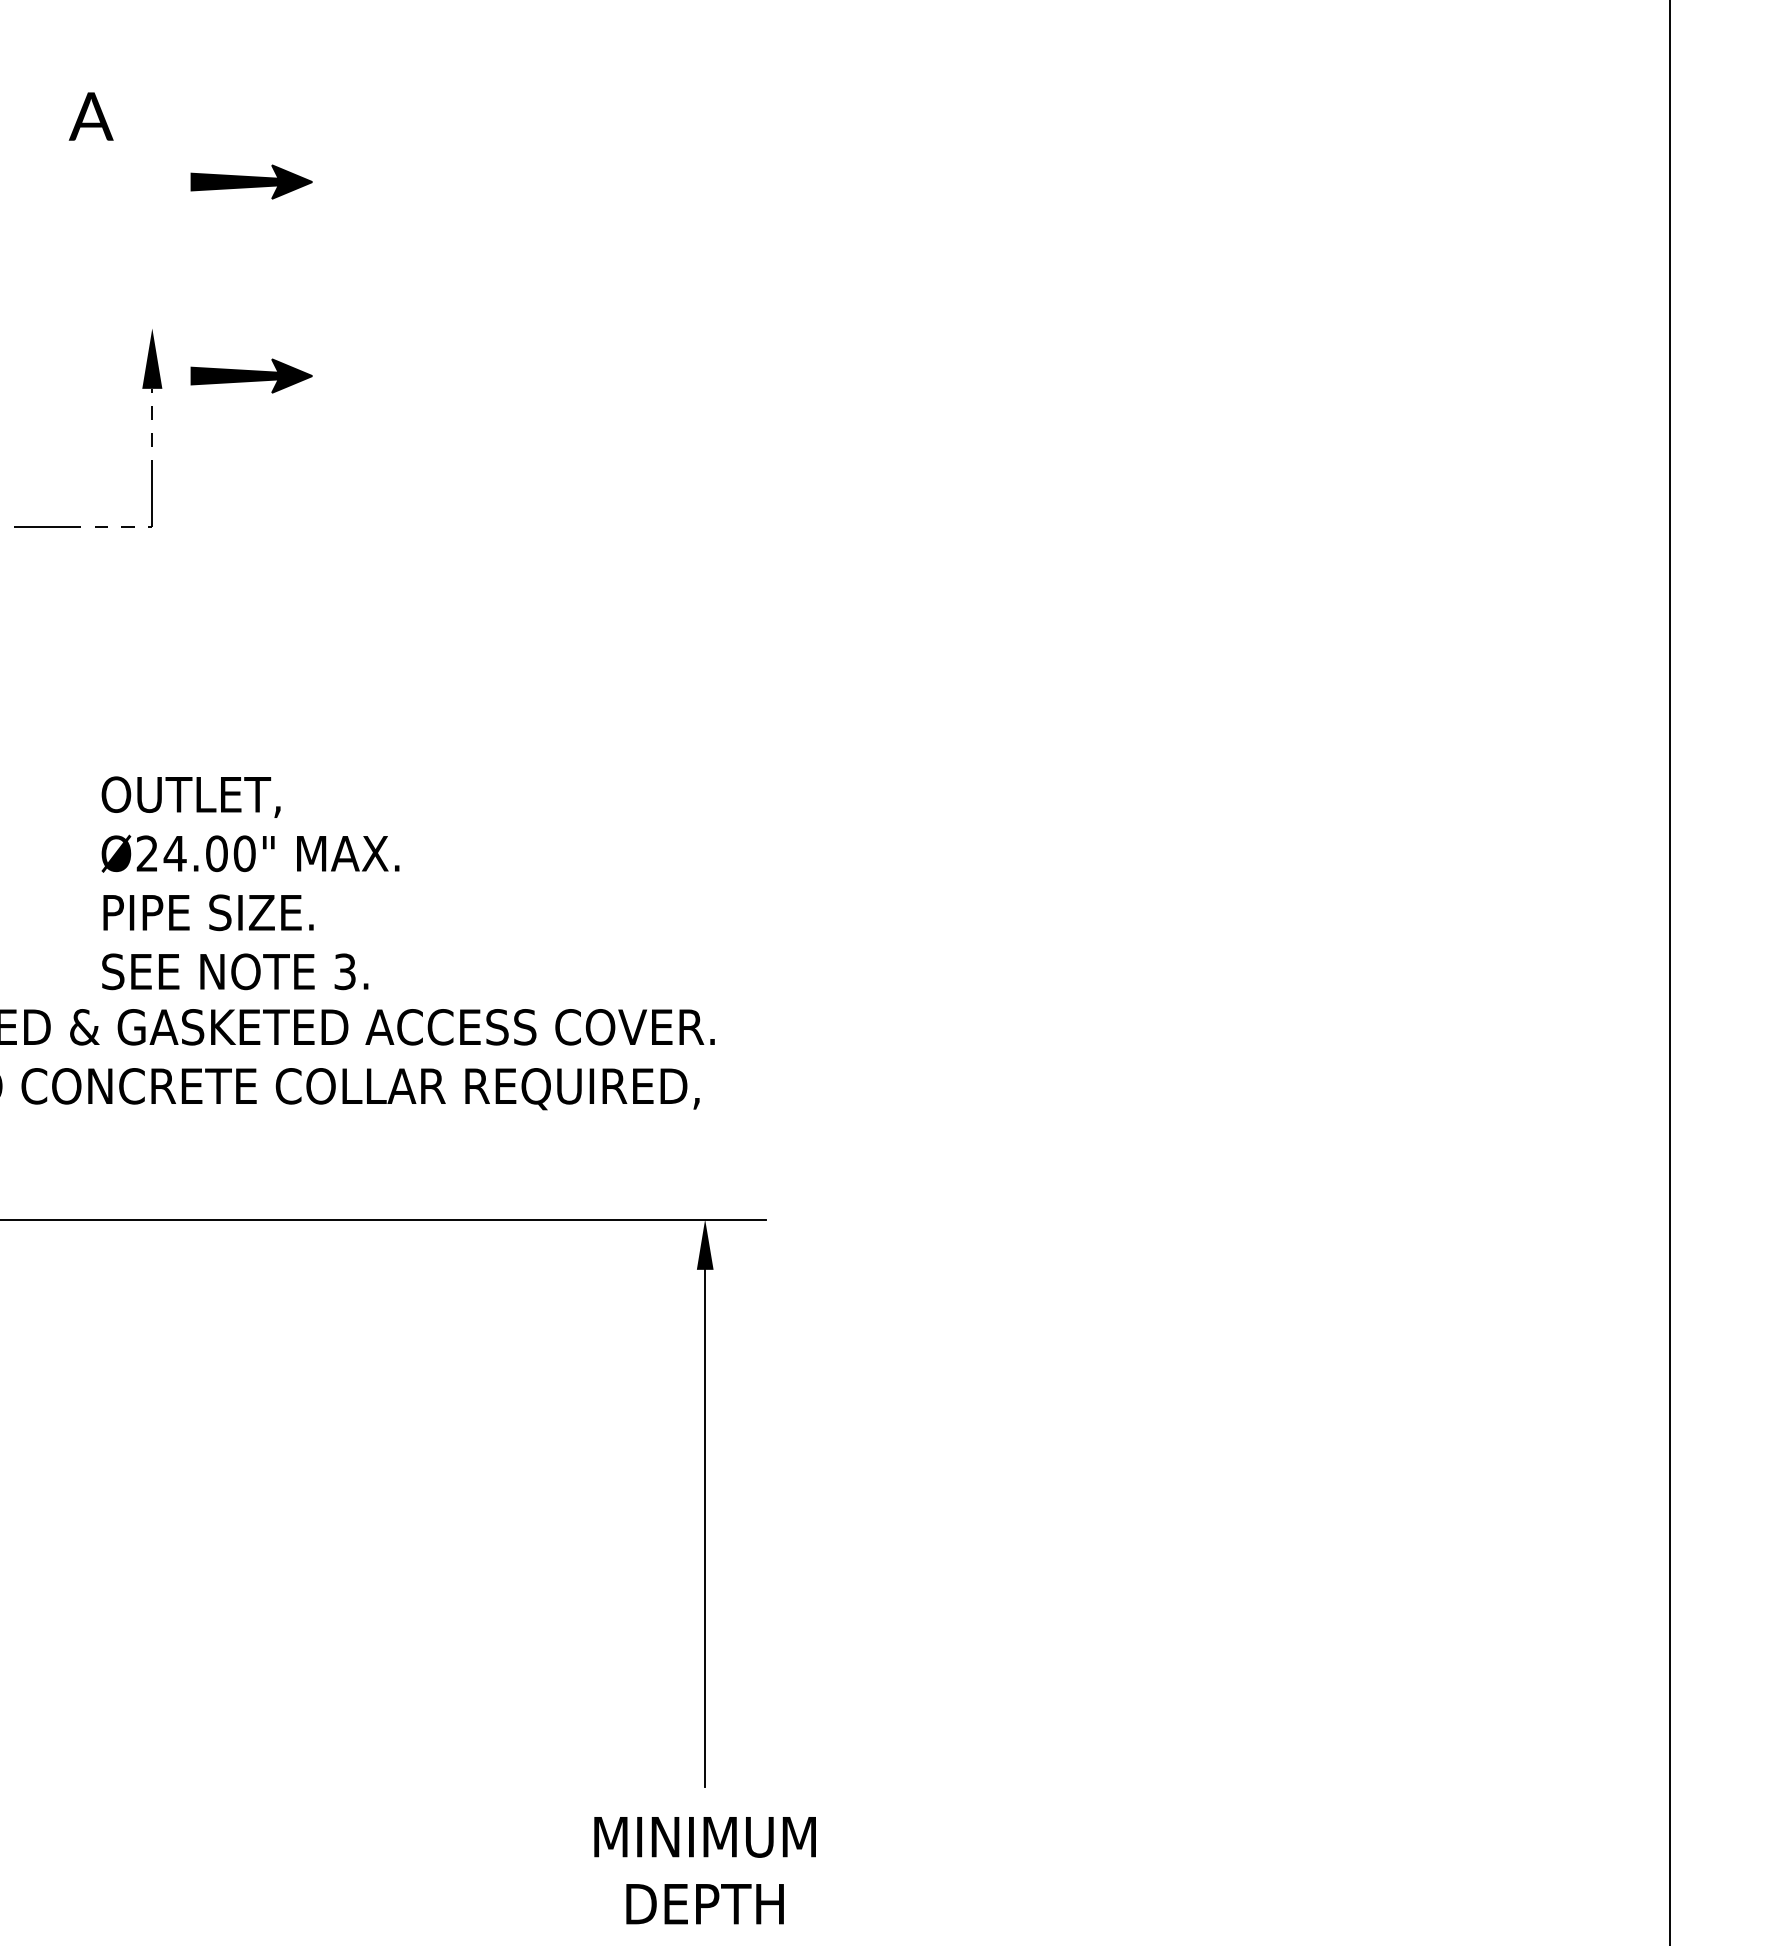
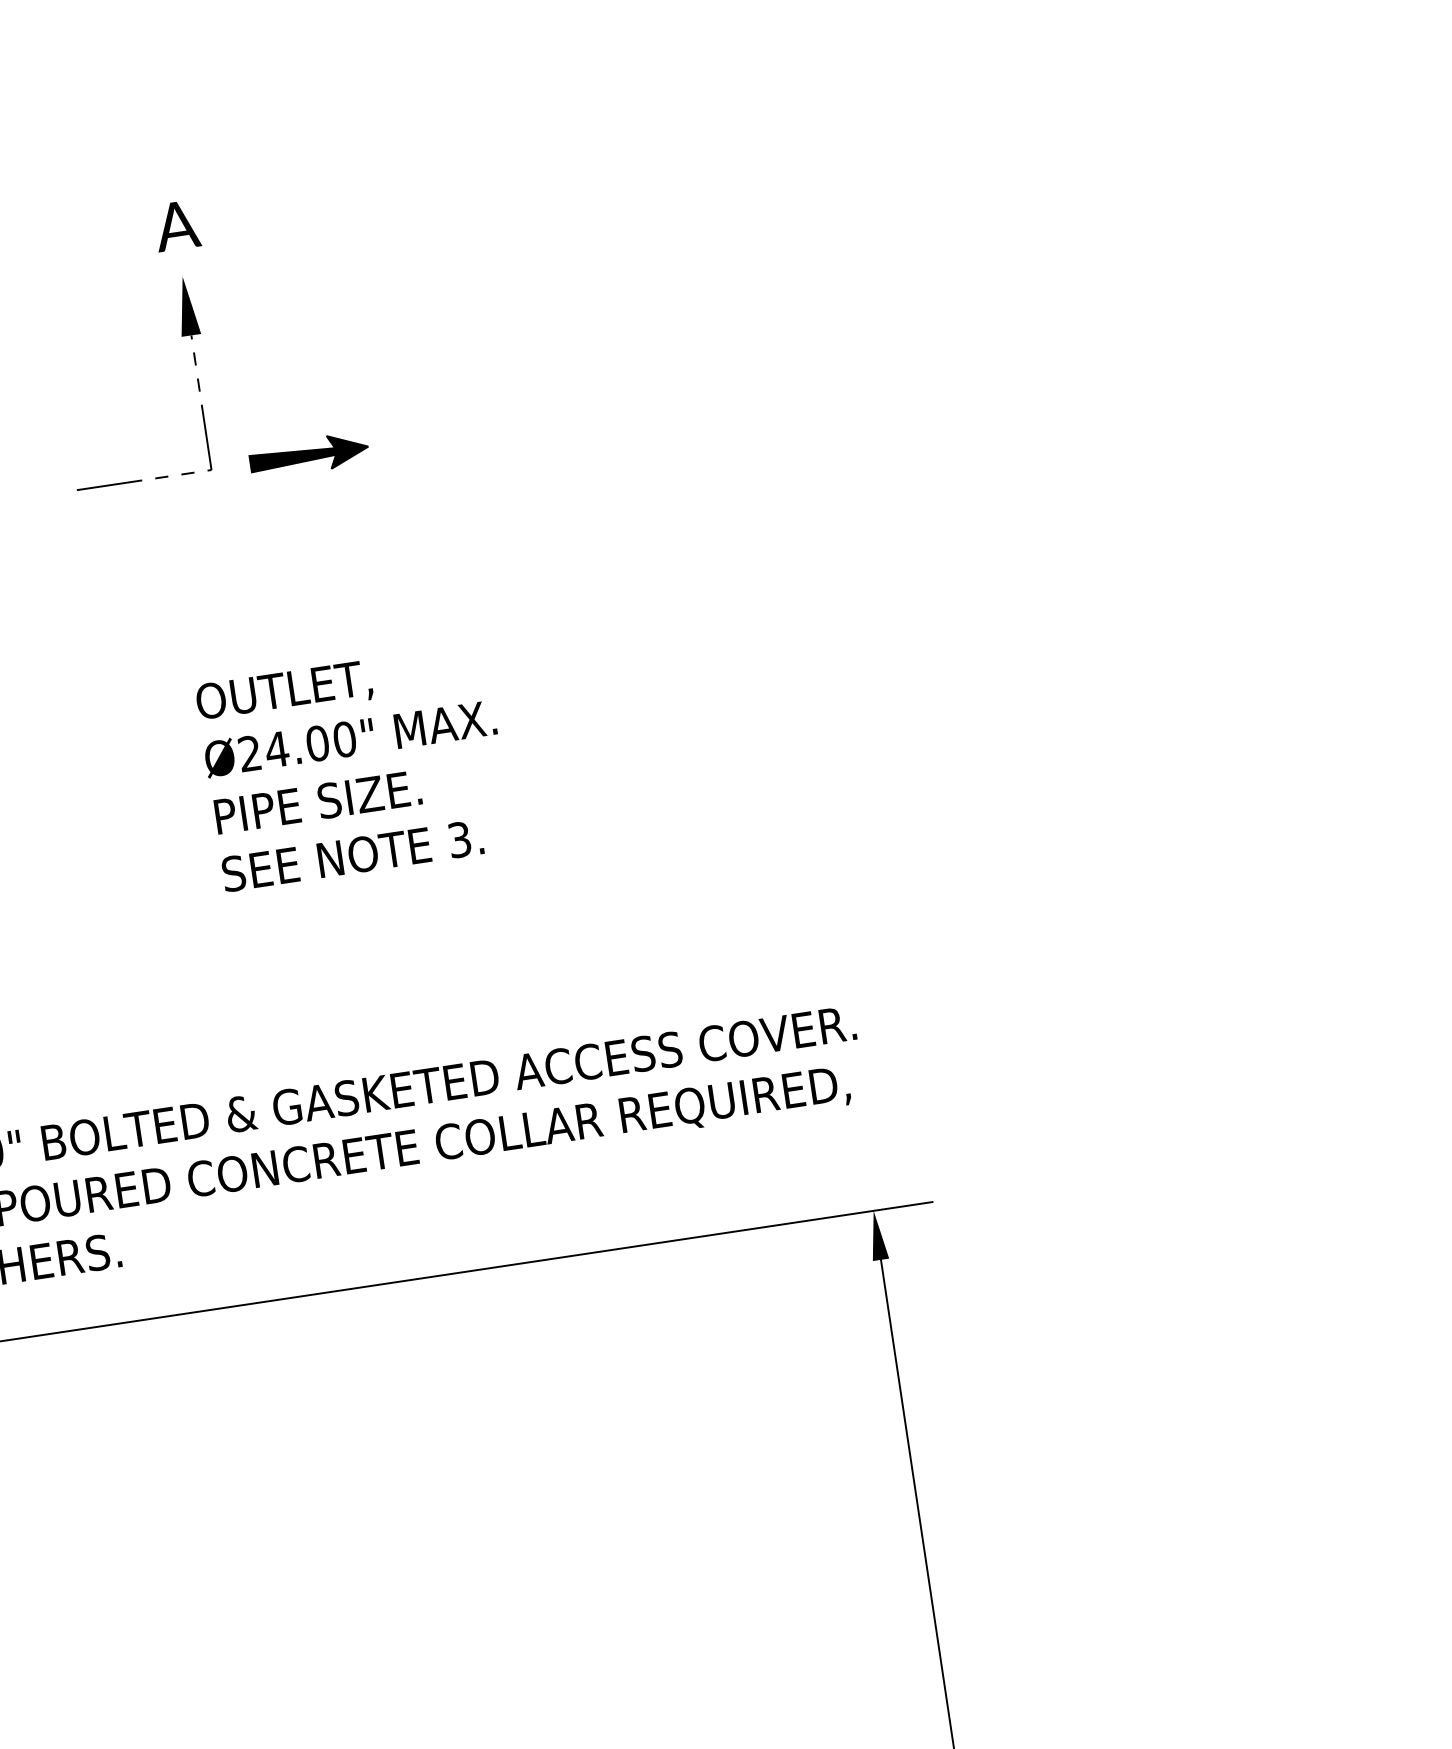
text: (90, 116) -> (176, 225), moved
part: (251, 181) -> (280, 265), removed
part: (151, 433) -> (197, 379), moved
text: (250, 883) -> (354, 767), moved

